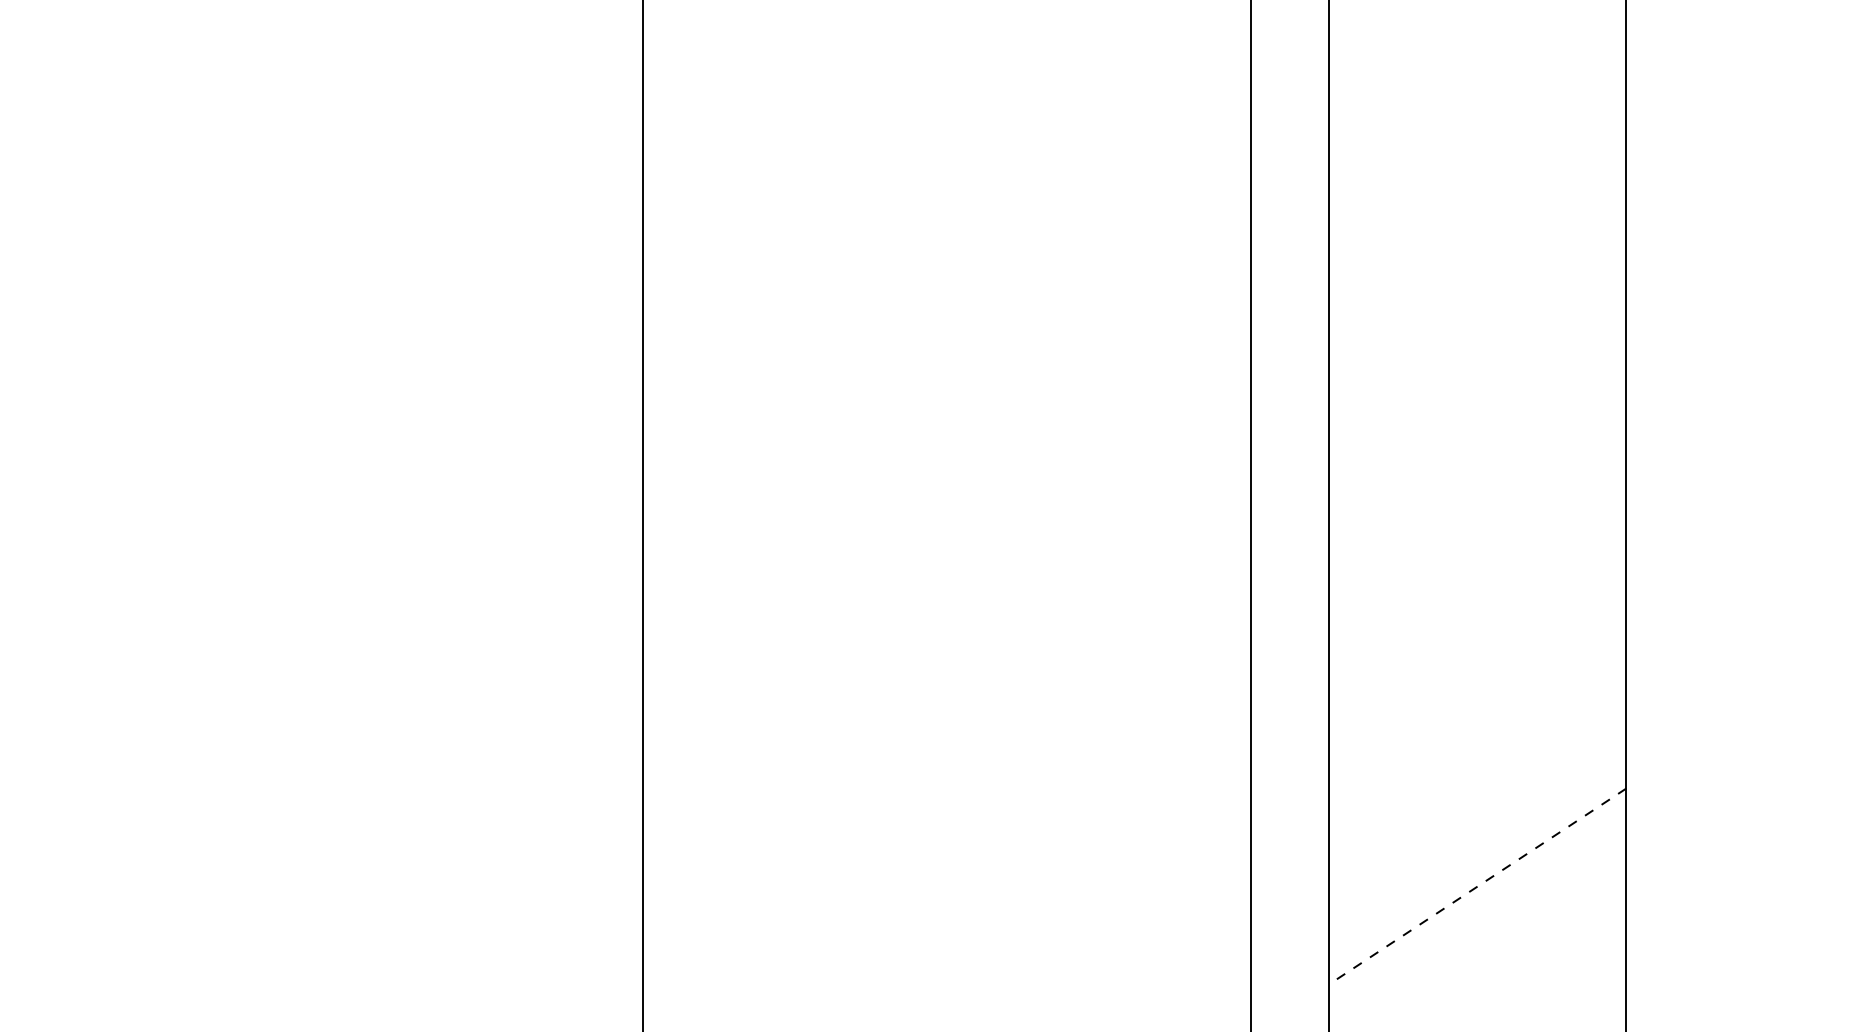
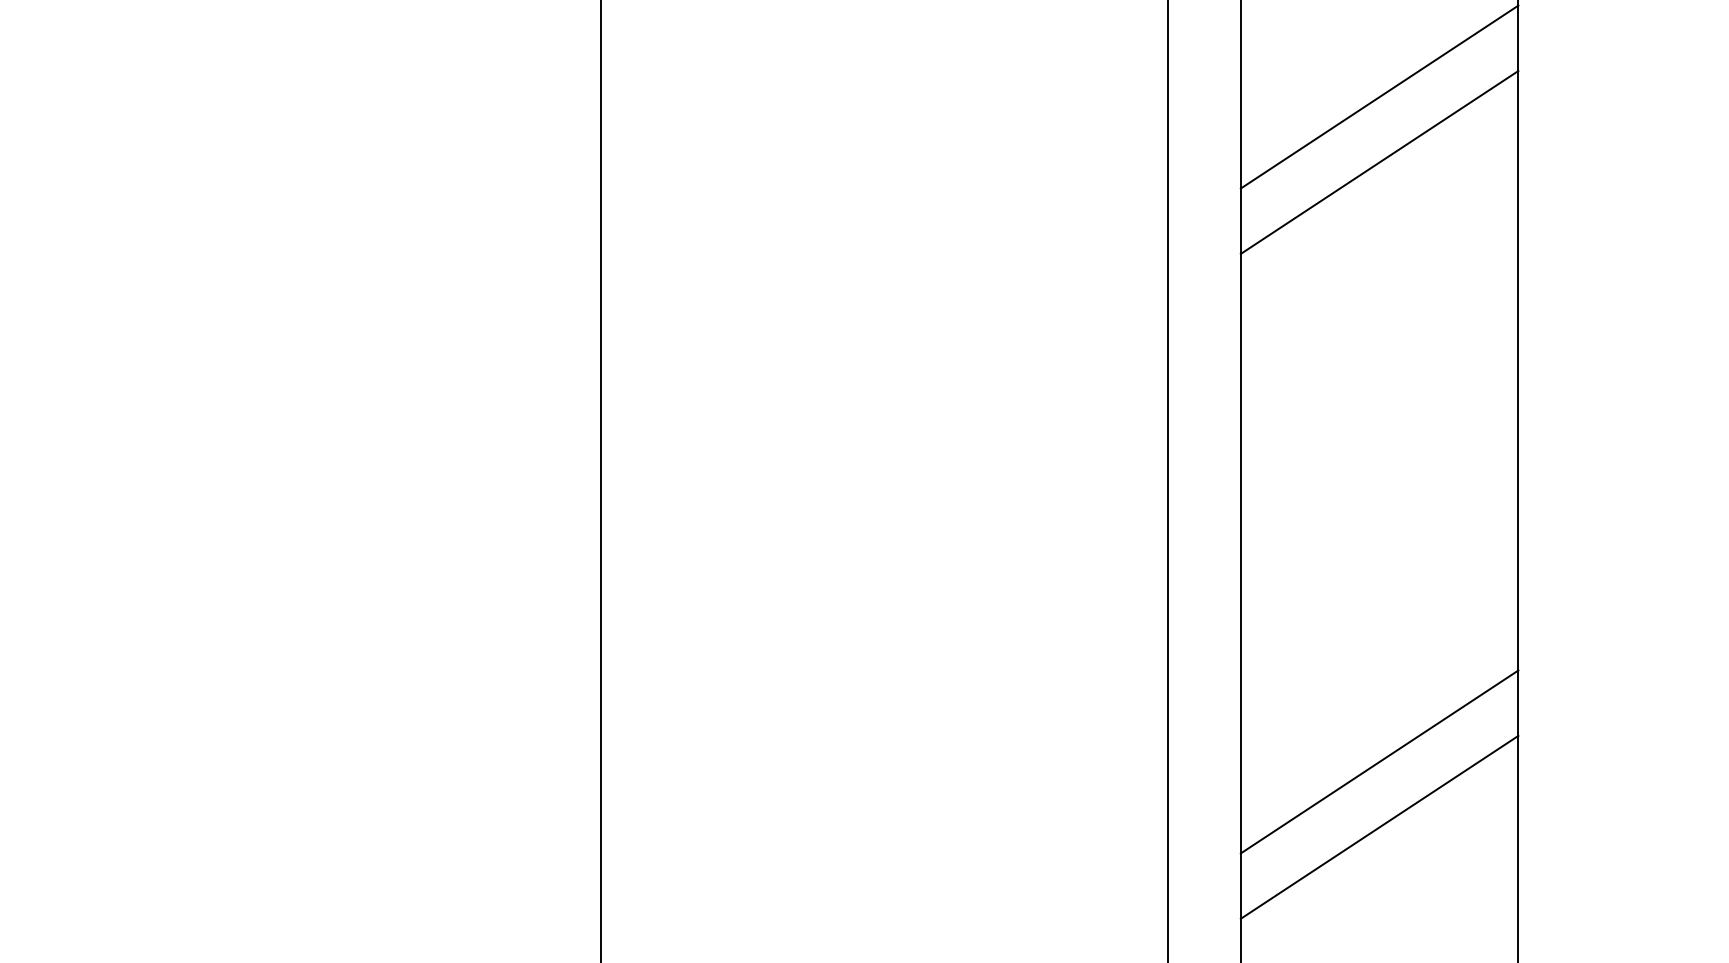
line: (1477, 104) -> (1379, 97), added
line: (1477, 174) -> (1379, 162), added
line: (1477, 816) -> (1379, 762), added
line: (1477, 886) -> (1379, 827), dashed -> solid

